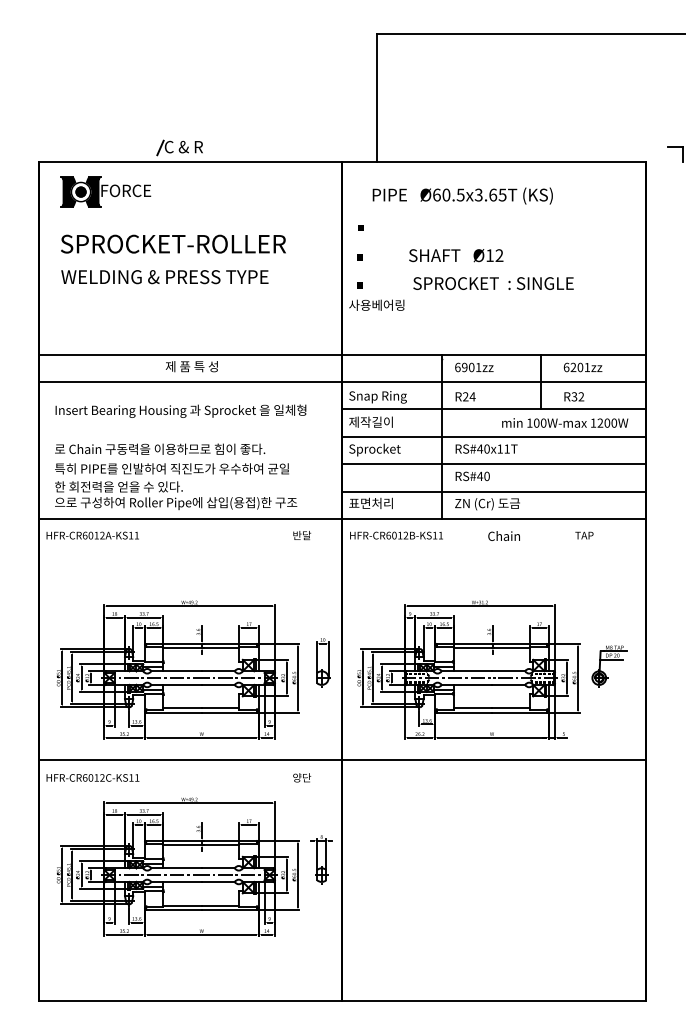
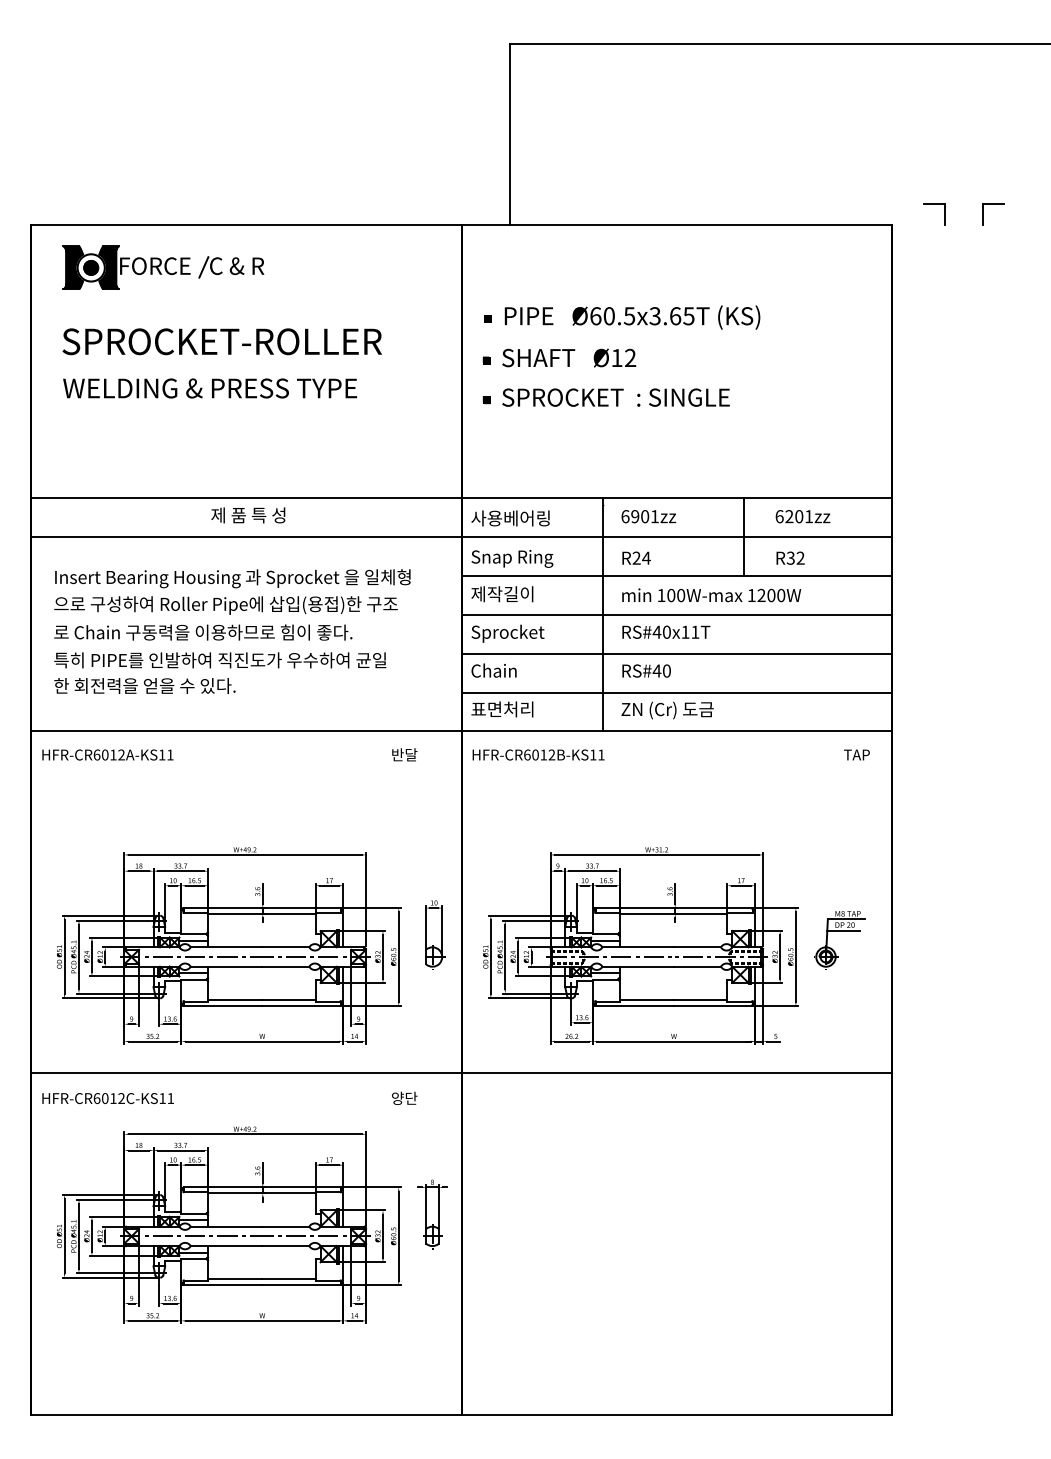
part: (179, 148) -> (231, 267), moved
text: (462, 196) -> (632, 317), moved
text: (456, 255) -> (569, 357), moved
text: (493, 283) -> (615, 397), moved
text: (376, 305) -> (510, 518), moved
text: (565, 423) -> (711, 595), moved
text: (175, 503) -> (225, 605), moved
text: (503, 535) -> (493, 670), moved
text: (584, 535) -> (856, 754), moved

